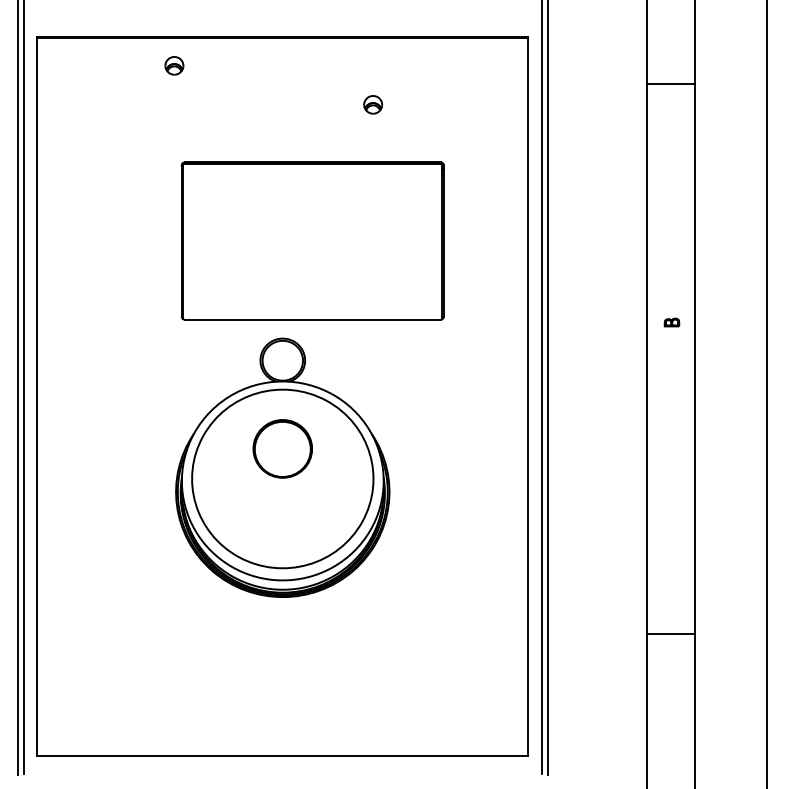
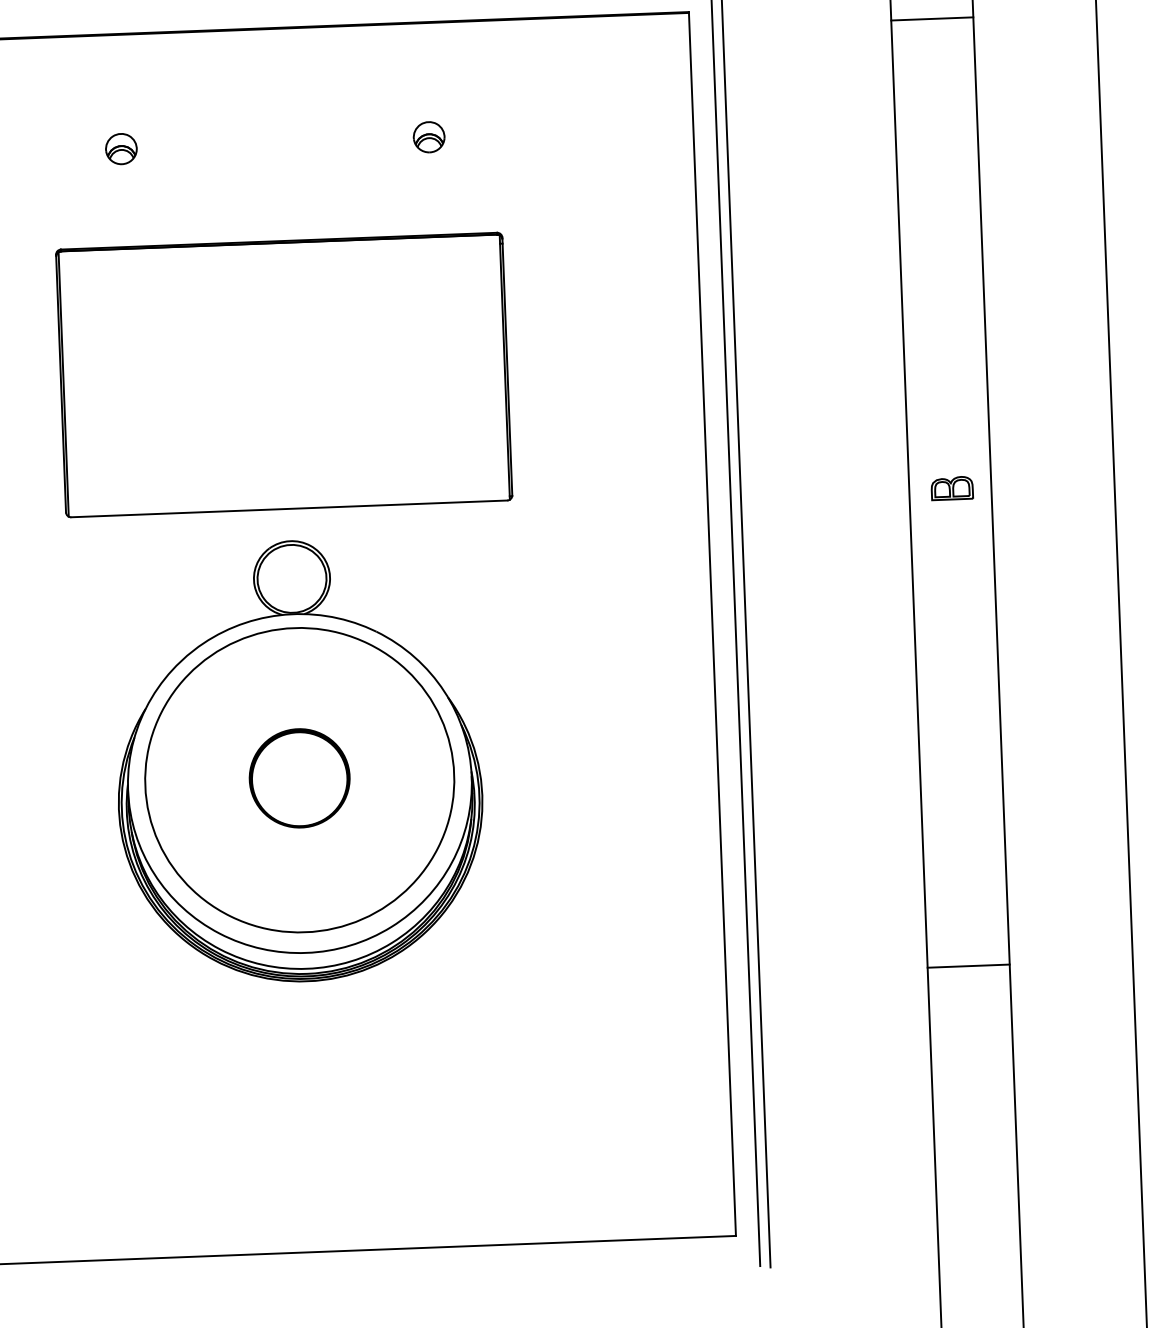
part: (174, 65) -> (121, 148), moved
line: (670, 83) -> (931, 18), moved
part: (312, 240) -> (283, 374), moved
part: (671, 322) -> (951, 488), size x1.67
part: (282, 448) -> (299, 777), moved
line: (670, 634) -> (968, 966), moved

